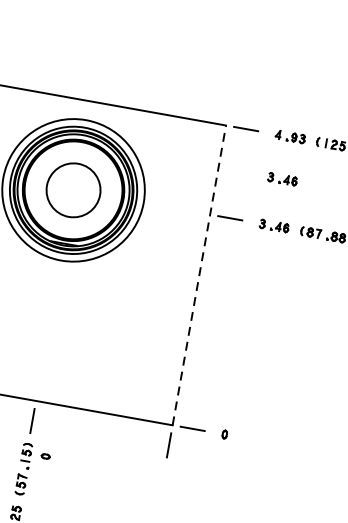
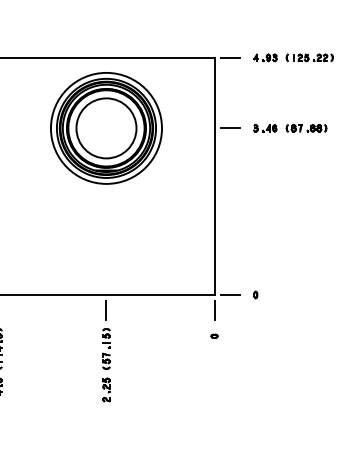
part: (282, 179) -> (265, 91), removed
circle: (73, 190) -> (106, 128), size x1.43
line: (199, 275) -> (214, 176), dashed -> solid
part: (45, 455) -> (214, 335), moved

